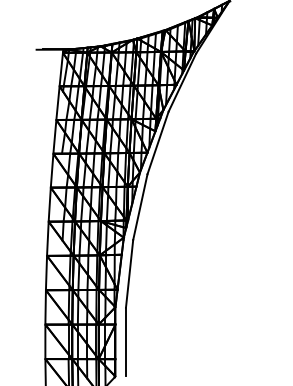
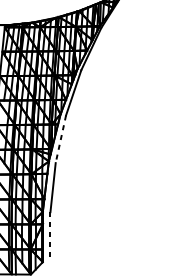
line: (140, 207) -> (60, 139), solid -> dashed
line: (125, 342) -> (50, 237), solid -> dashed

